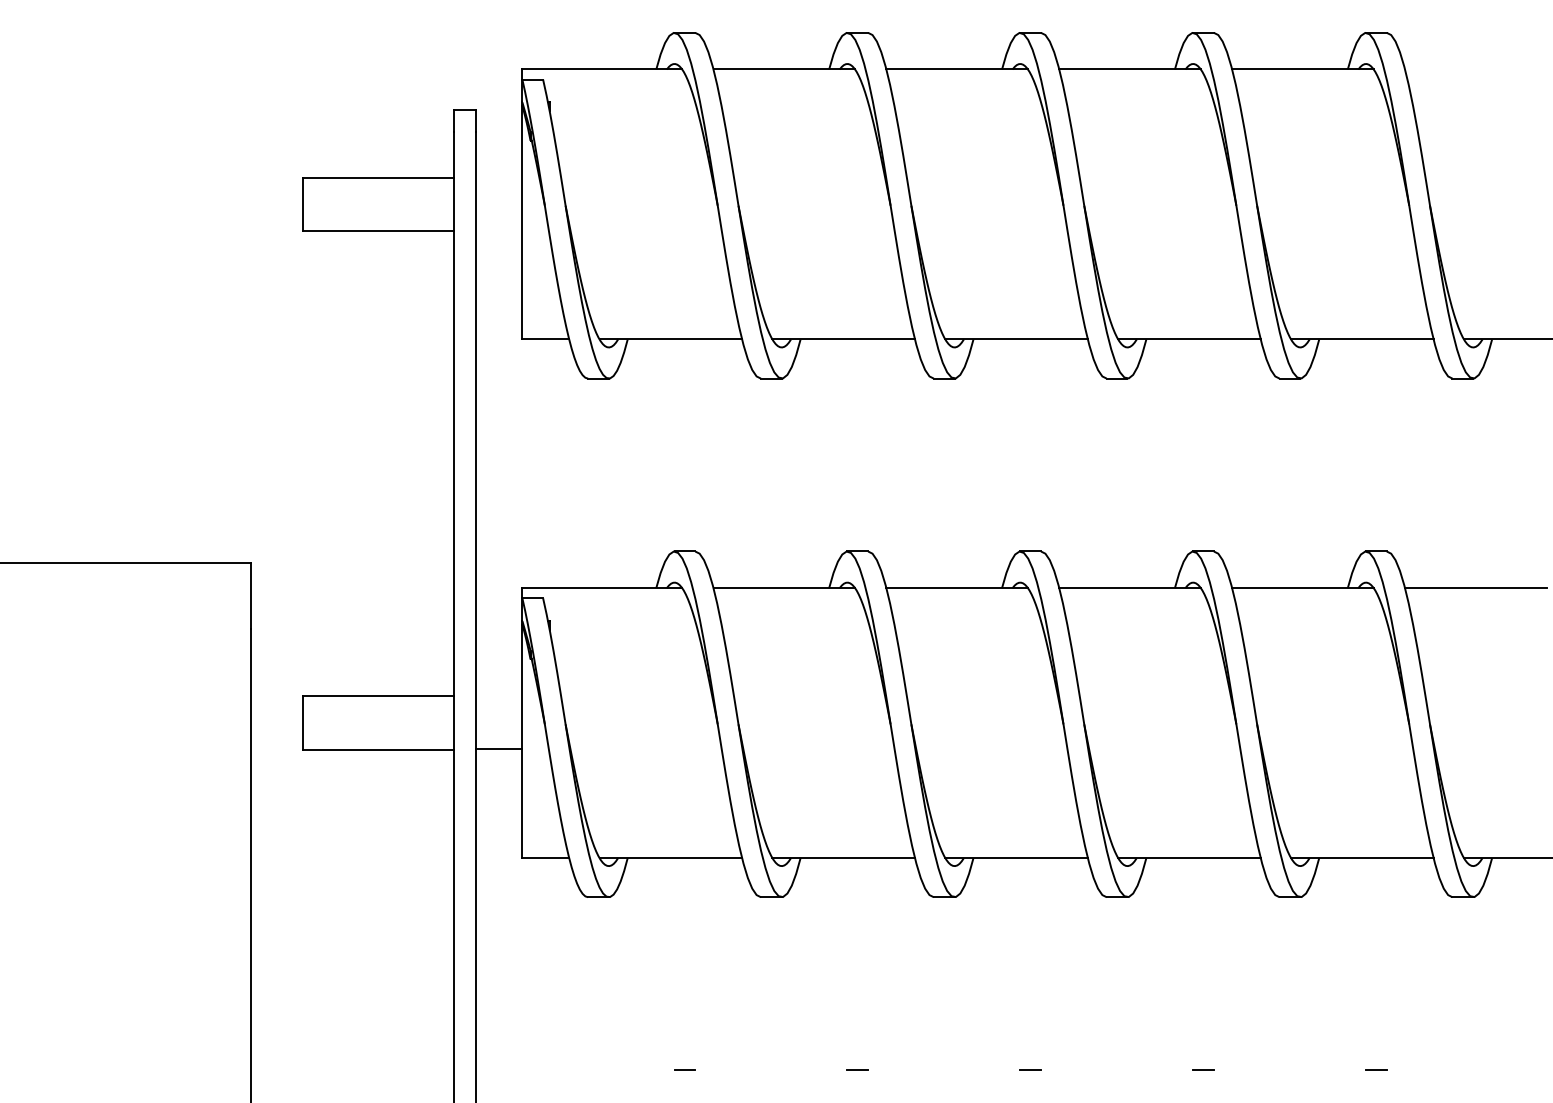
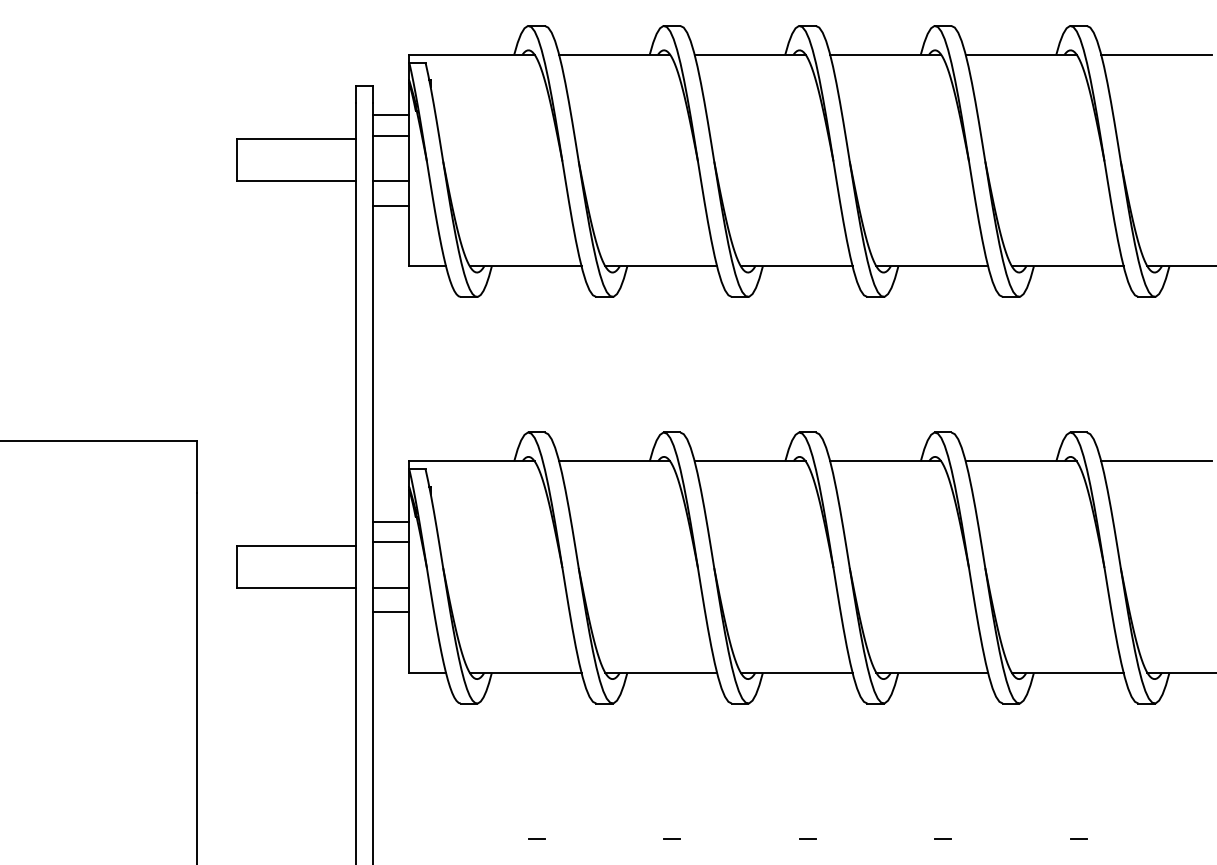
line: (1475, 69) -> (1156, 54), added
line: (498, 146) -> (390, 115), added
line: (498, 172) -> (390, 135), added
line: (498, 230) -> (390, 180), added
line: (498, 262) -> (390, 205), added
line: (498, 665) -> (390, 521), added
line: (498, 691) -> (390, 542), added
line: (498, 780) -> (390, 612), added

